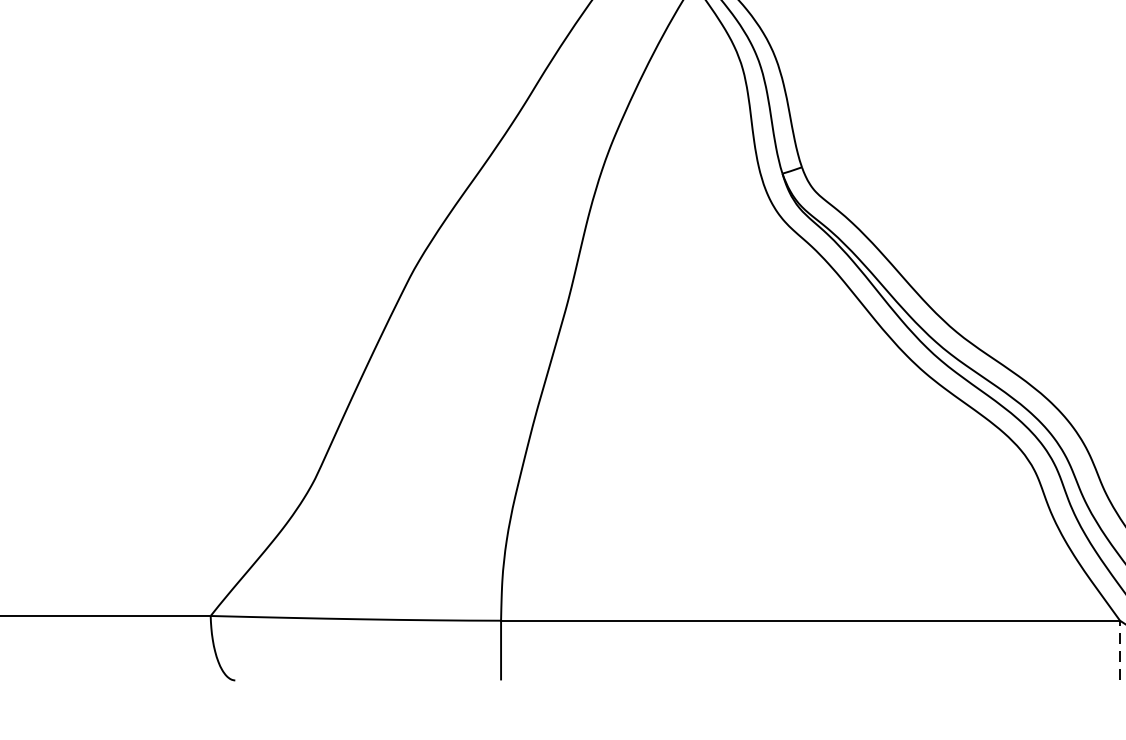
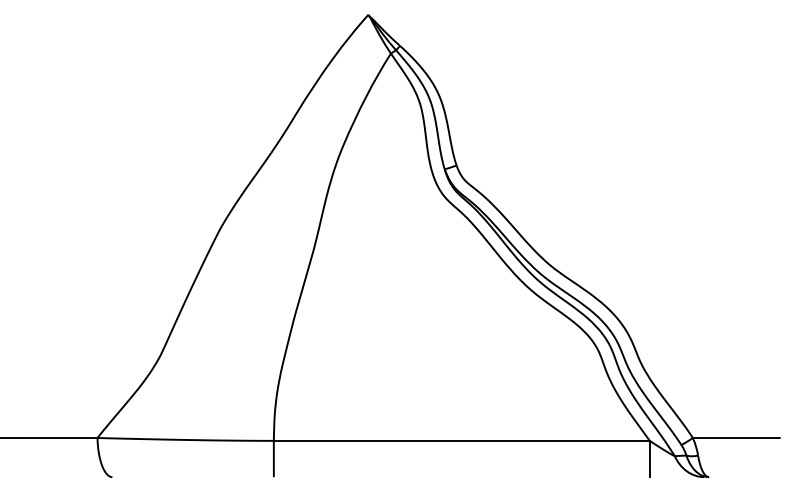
line: (1119, 649) -> (649, 458), dashed -> solid

